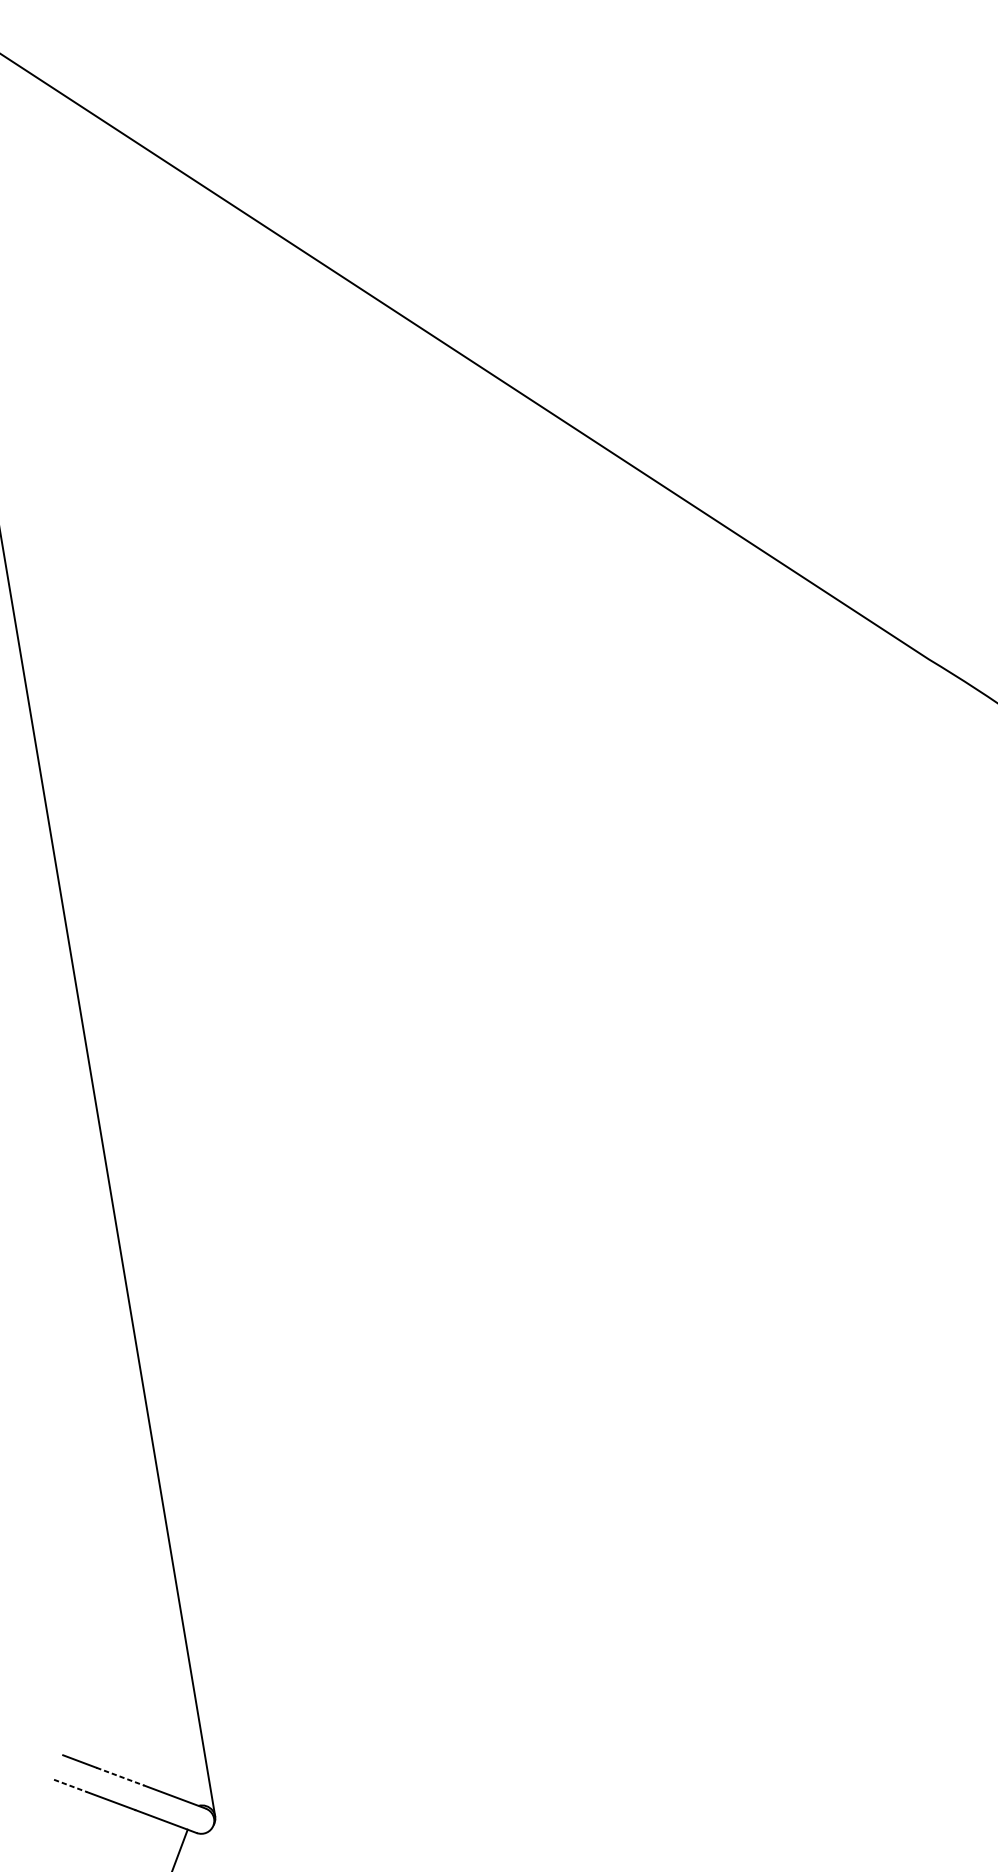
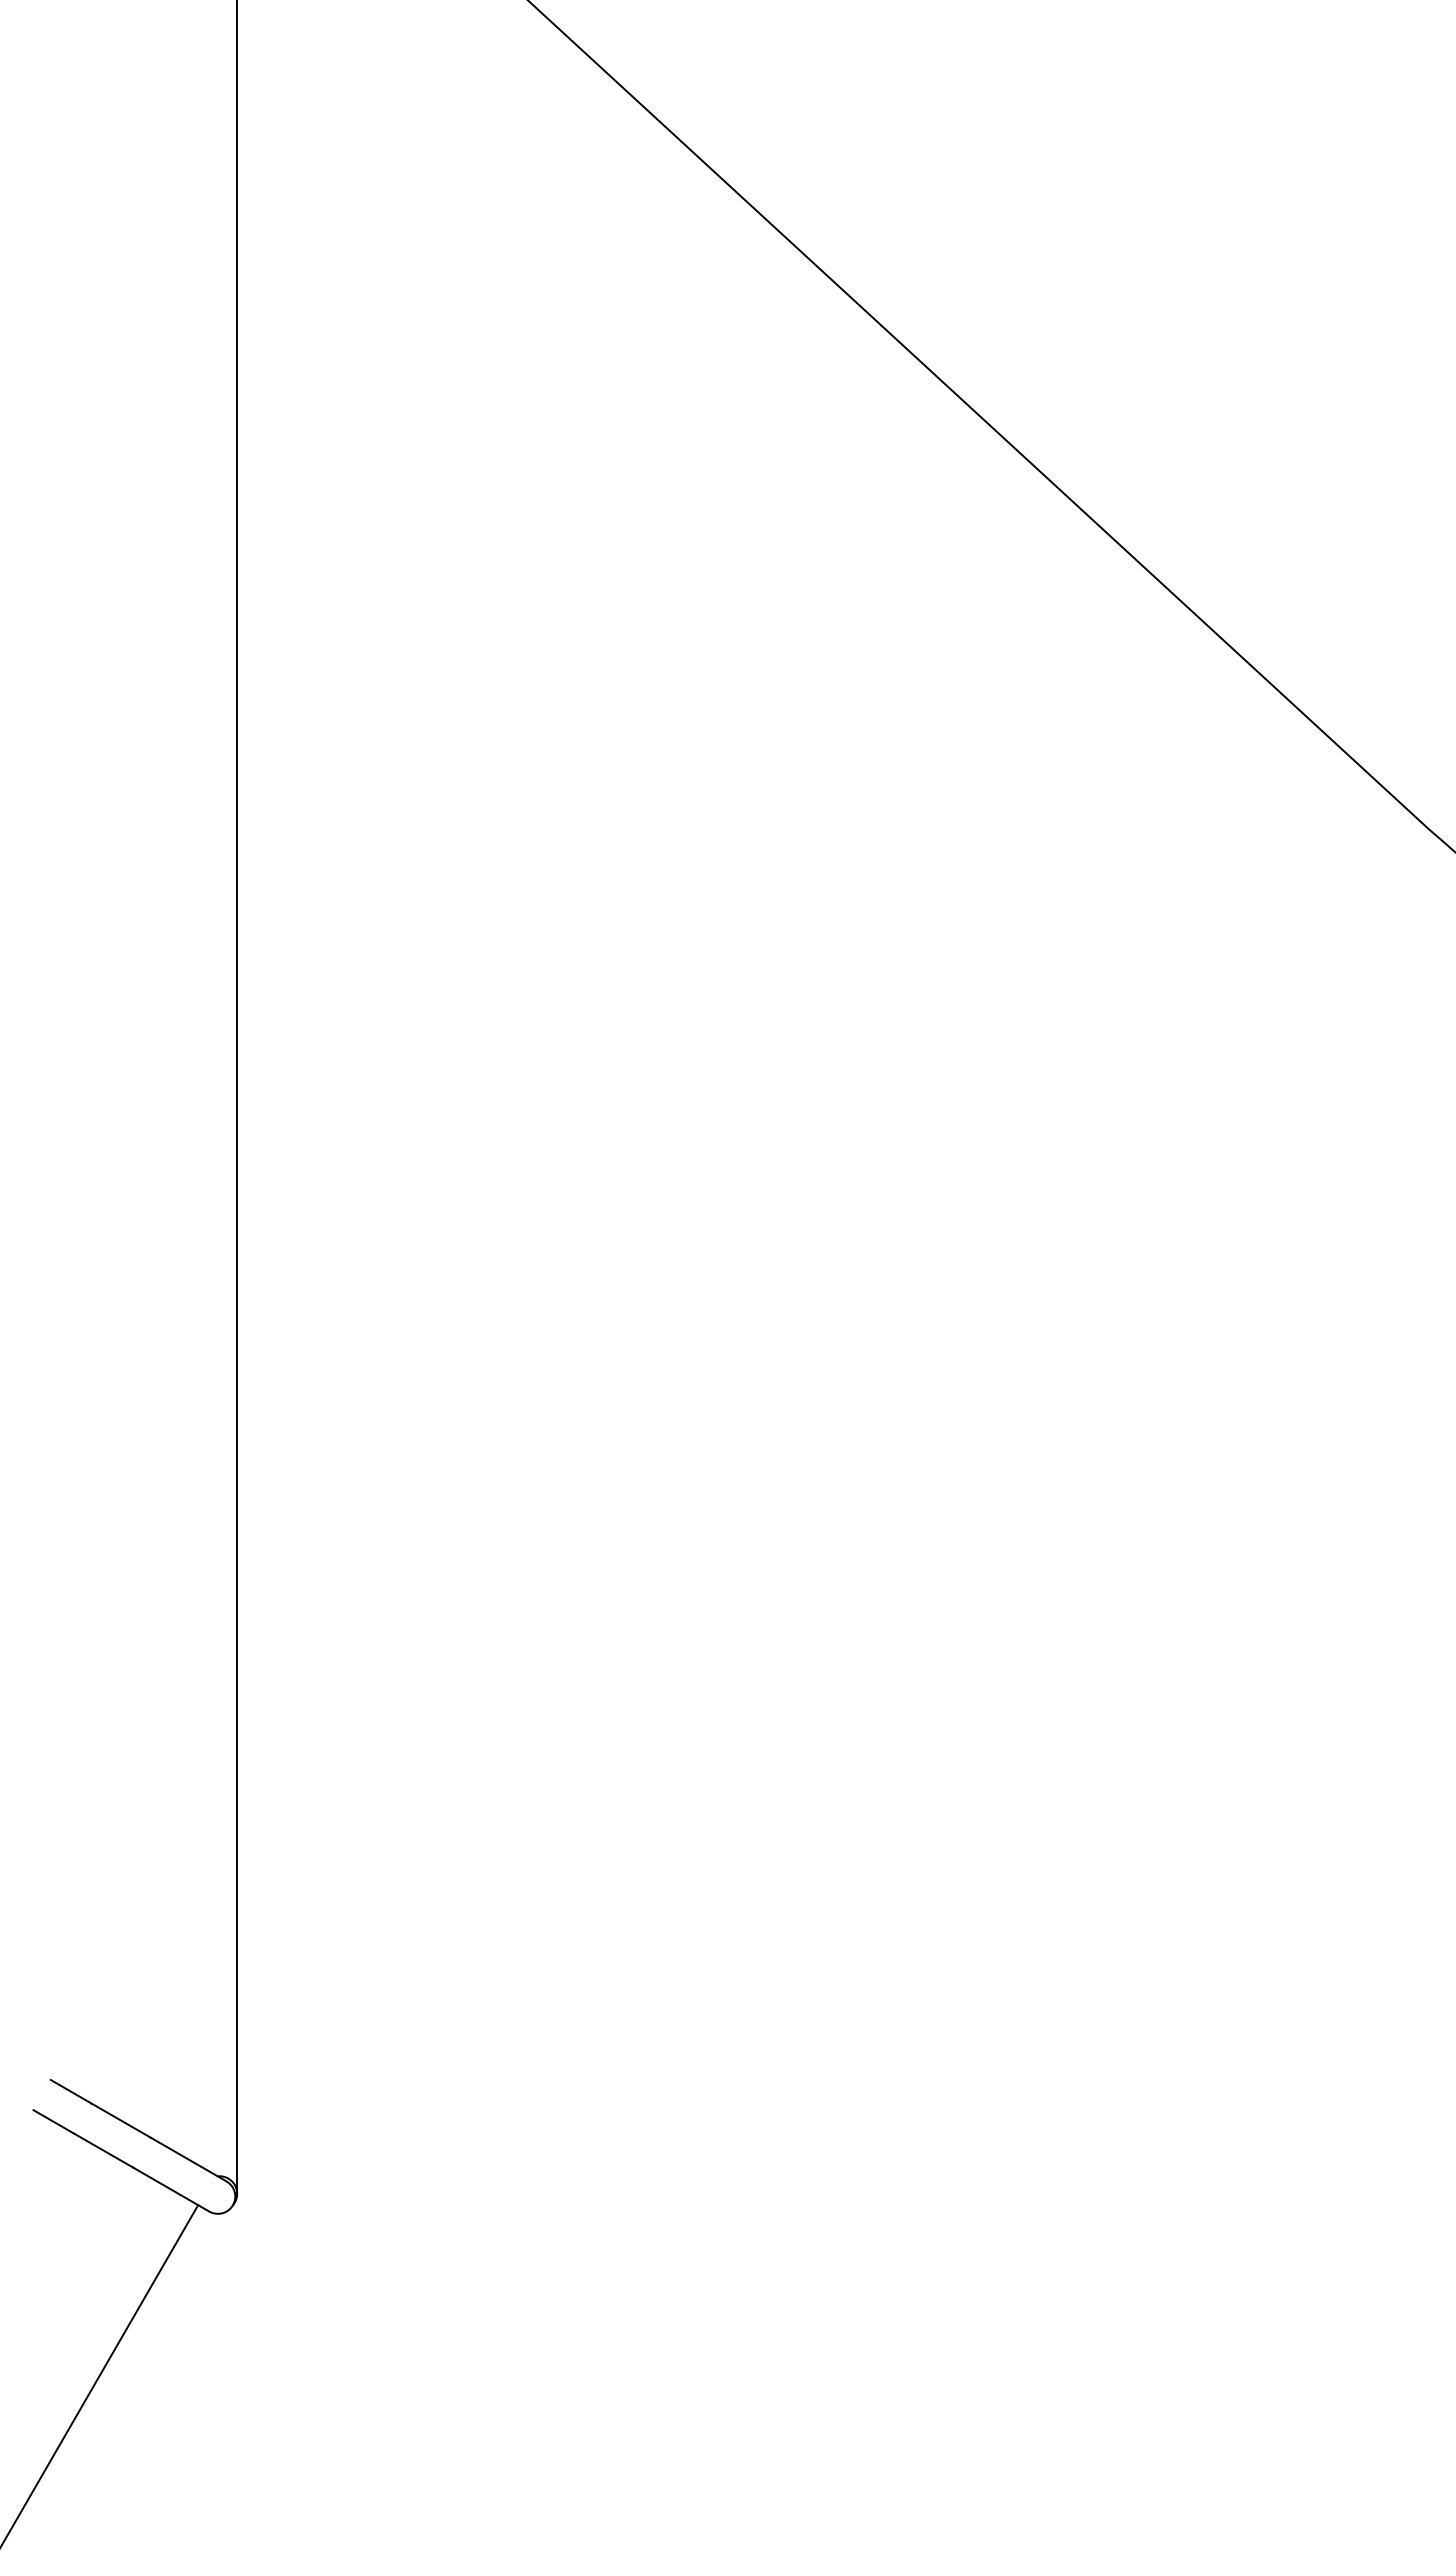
line: (120, 1776) -> (121, 2120), dashed -> solid
line: (70, 1785) -> (53, 2121), dashed -> solid

